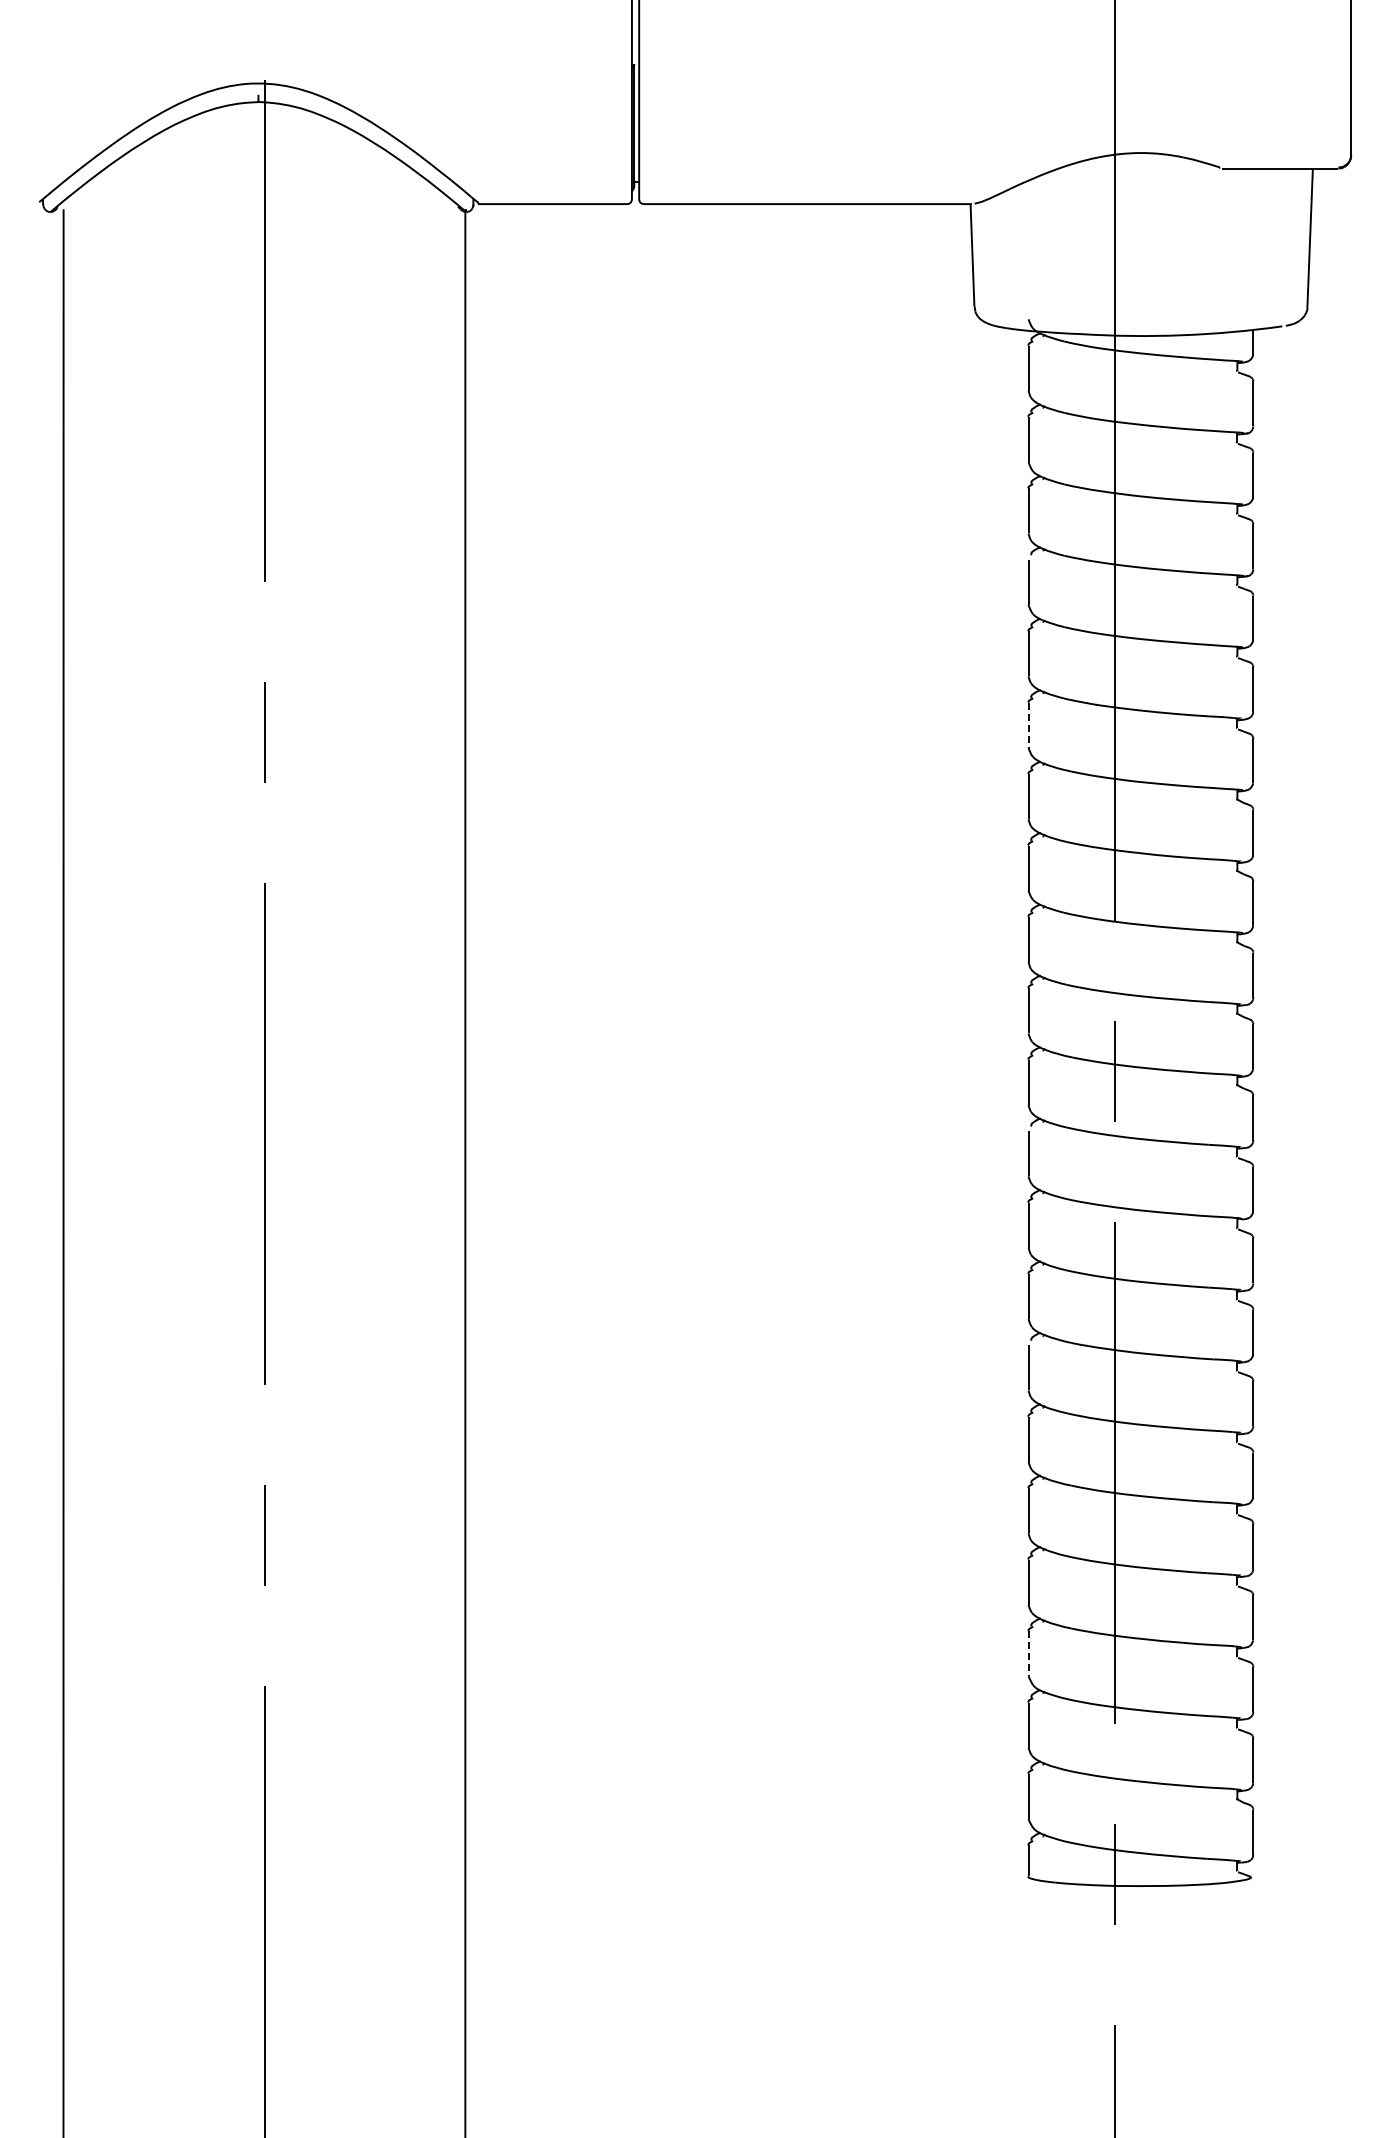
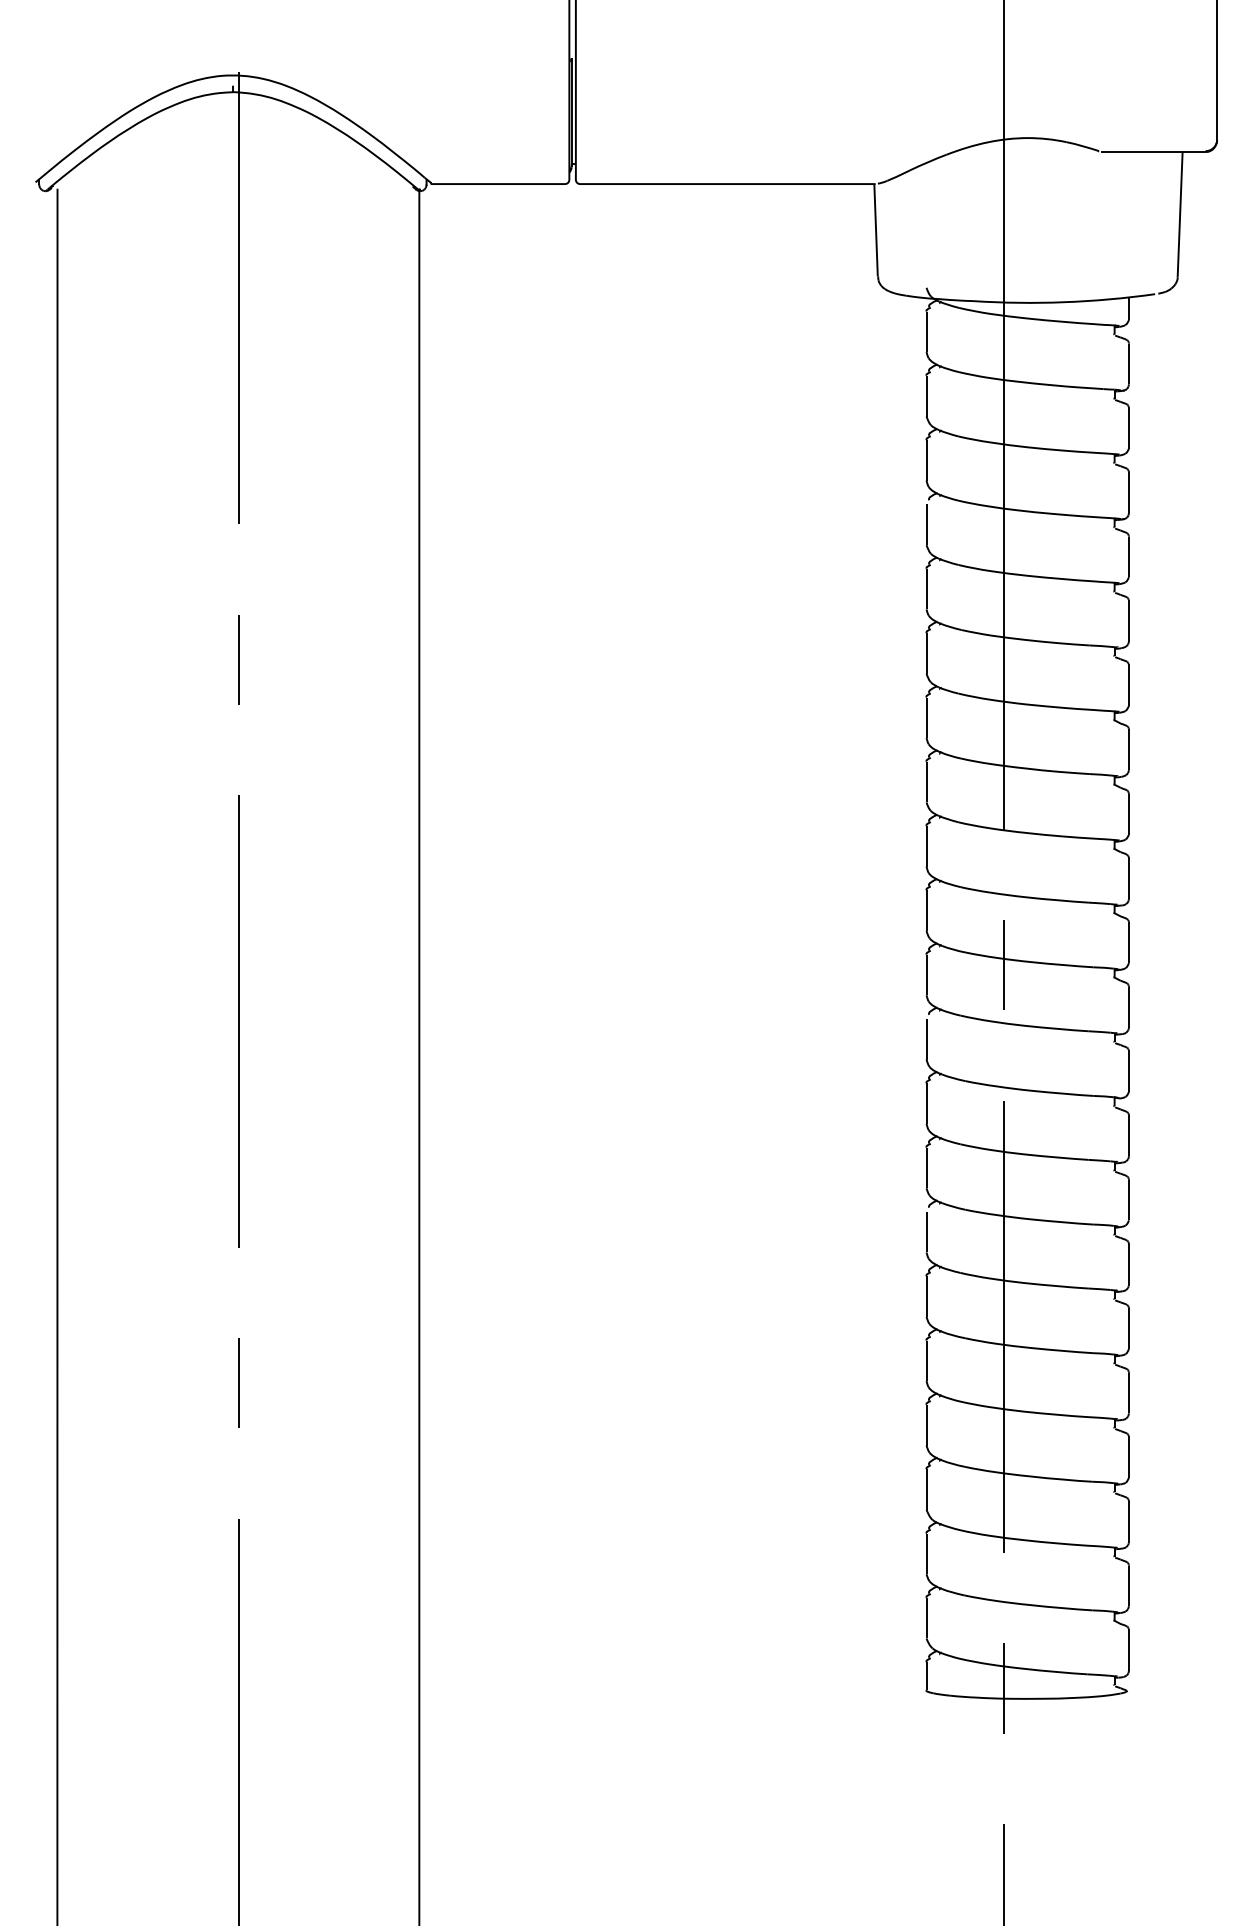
line: (1028, 725) -> (926, 653), dashed -> solid
line: (1028, 1654) -> (926, 1490), dashed -> solid

